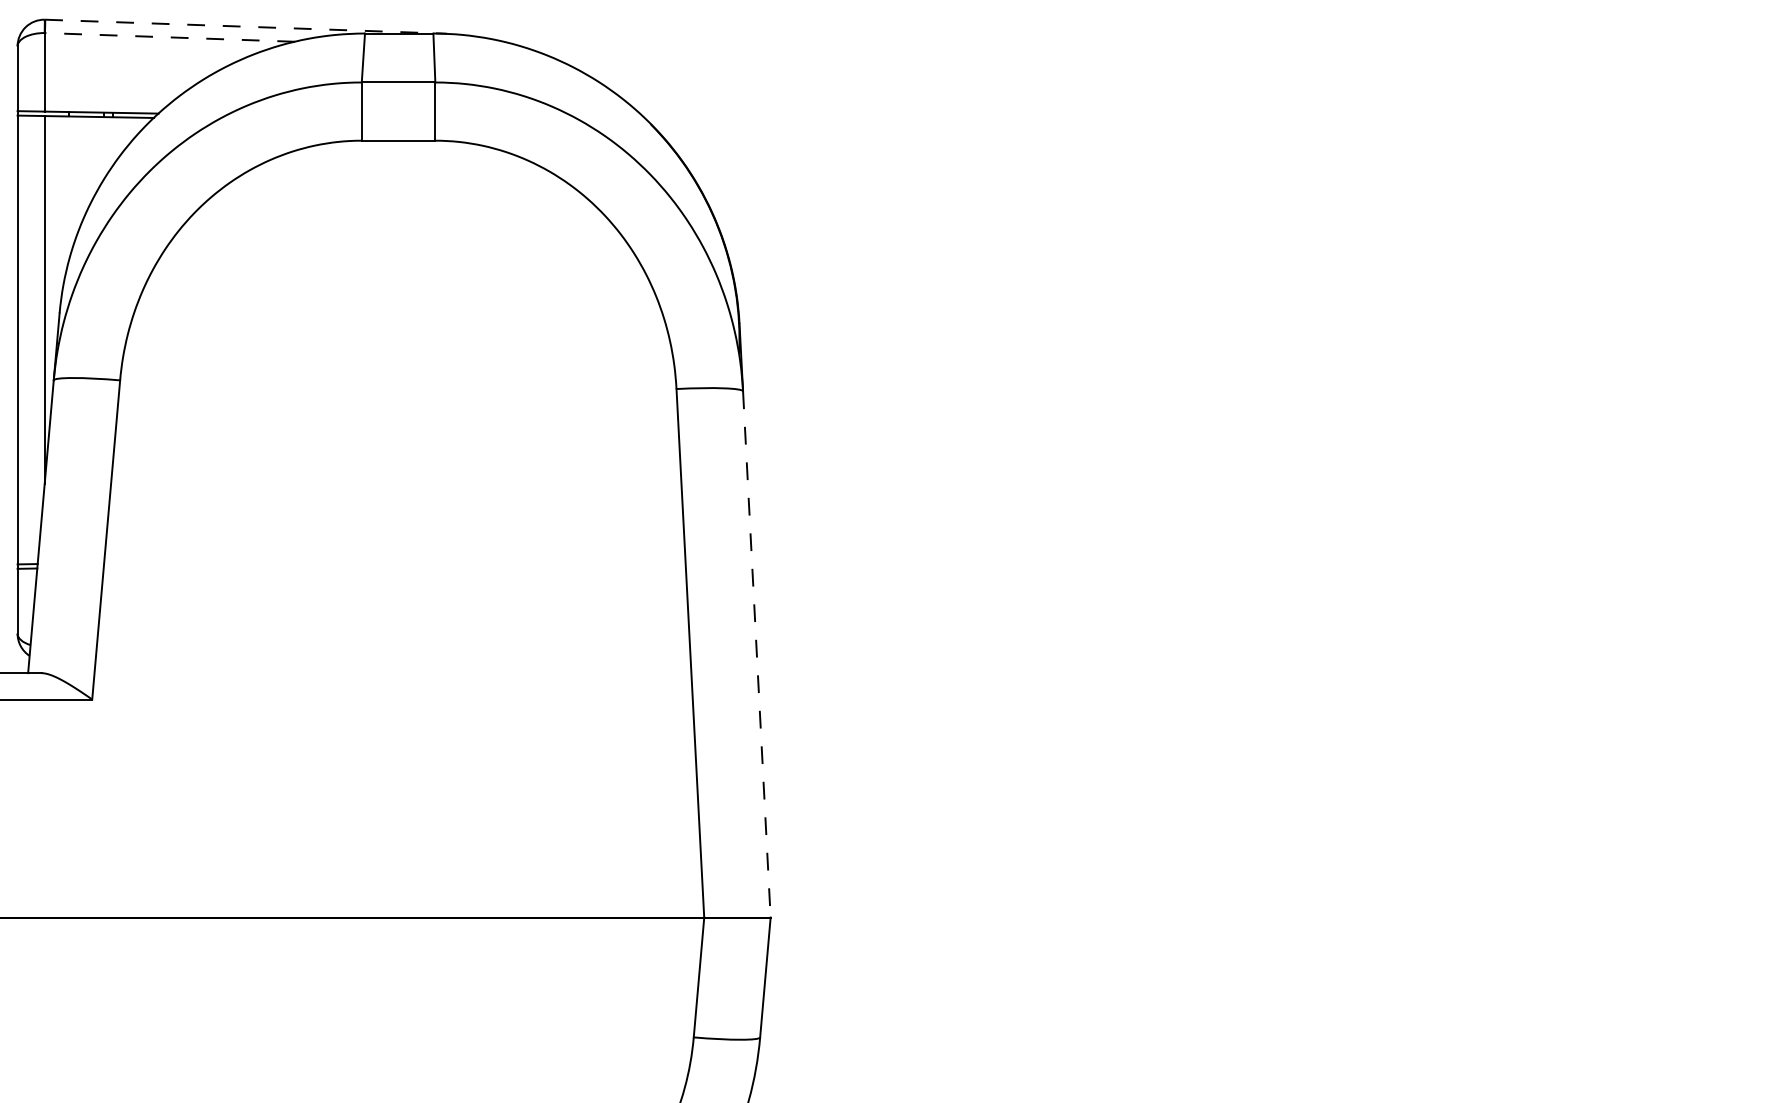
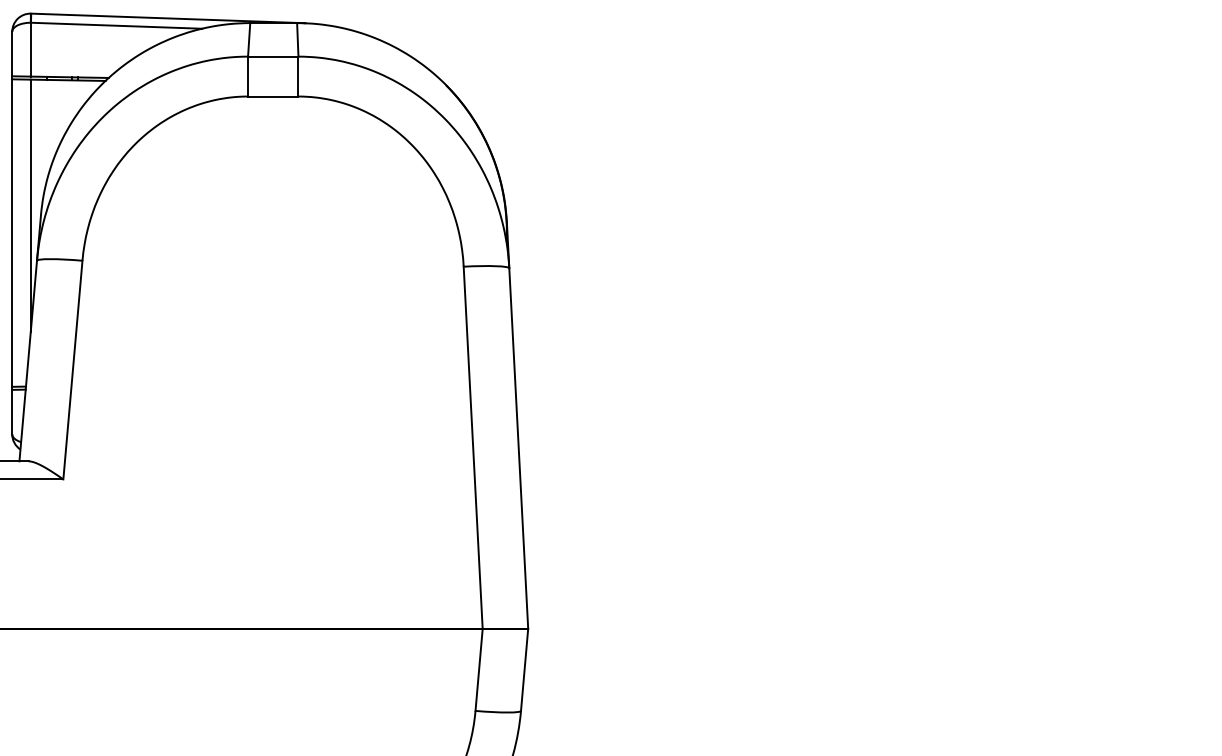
line: (244, 26) -> (167, 18), dashed -> solid
line: (169, 37) -> (116, 25), dashed -> solid
line: (756, 654) -> (518, 448), dashed -> solid

